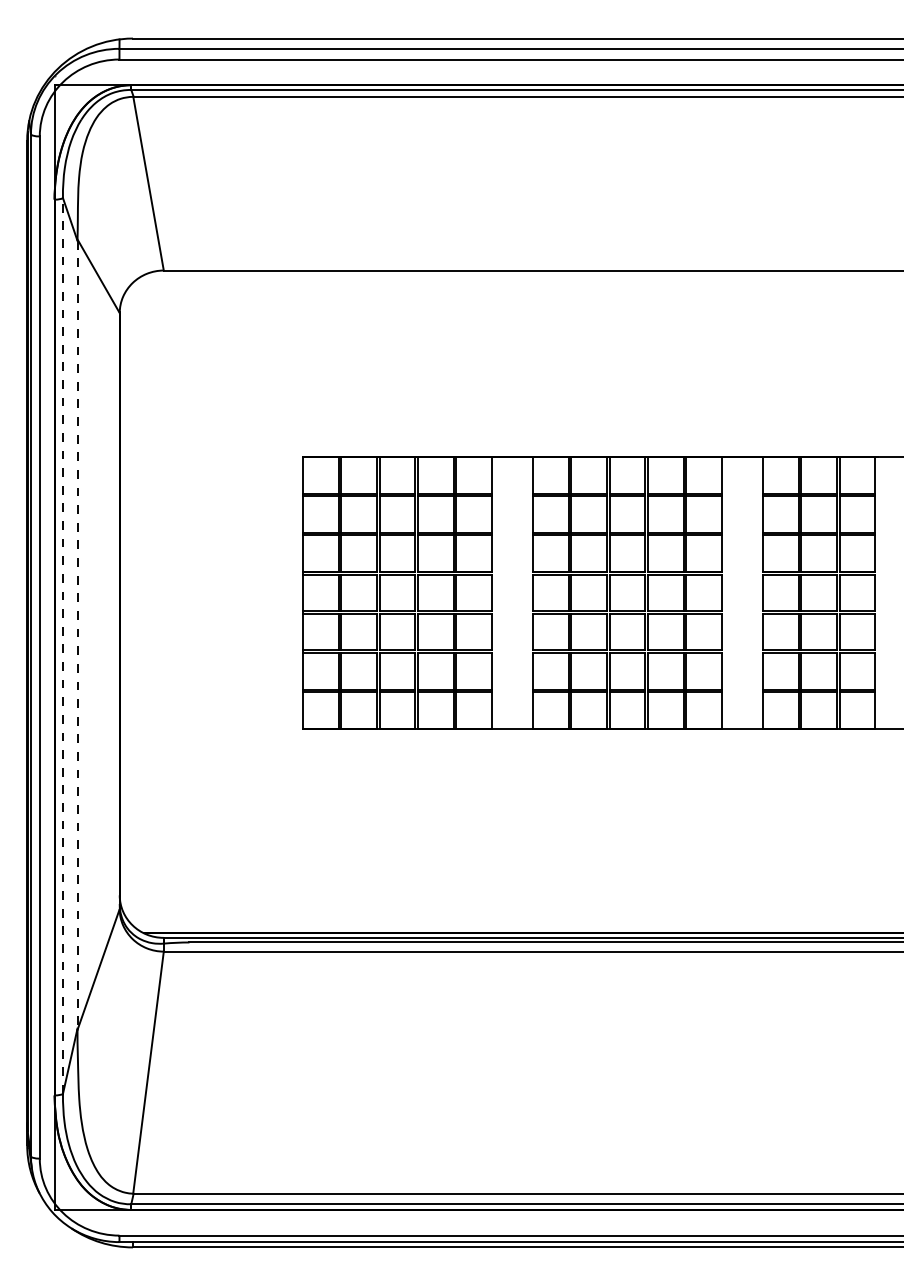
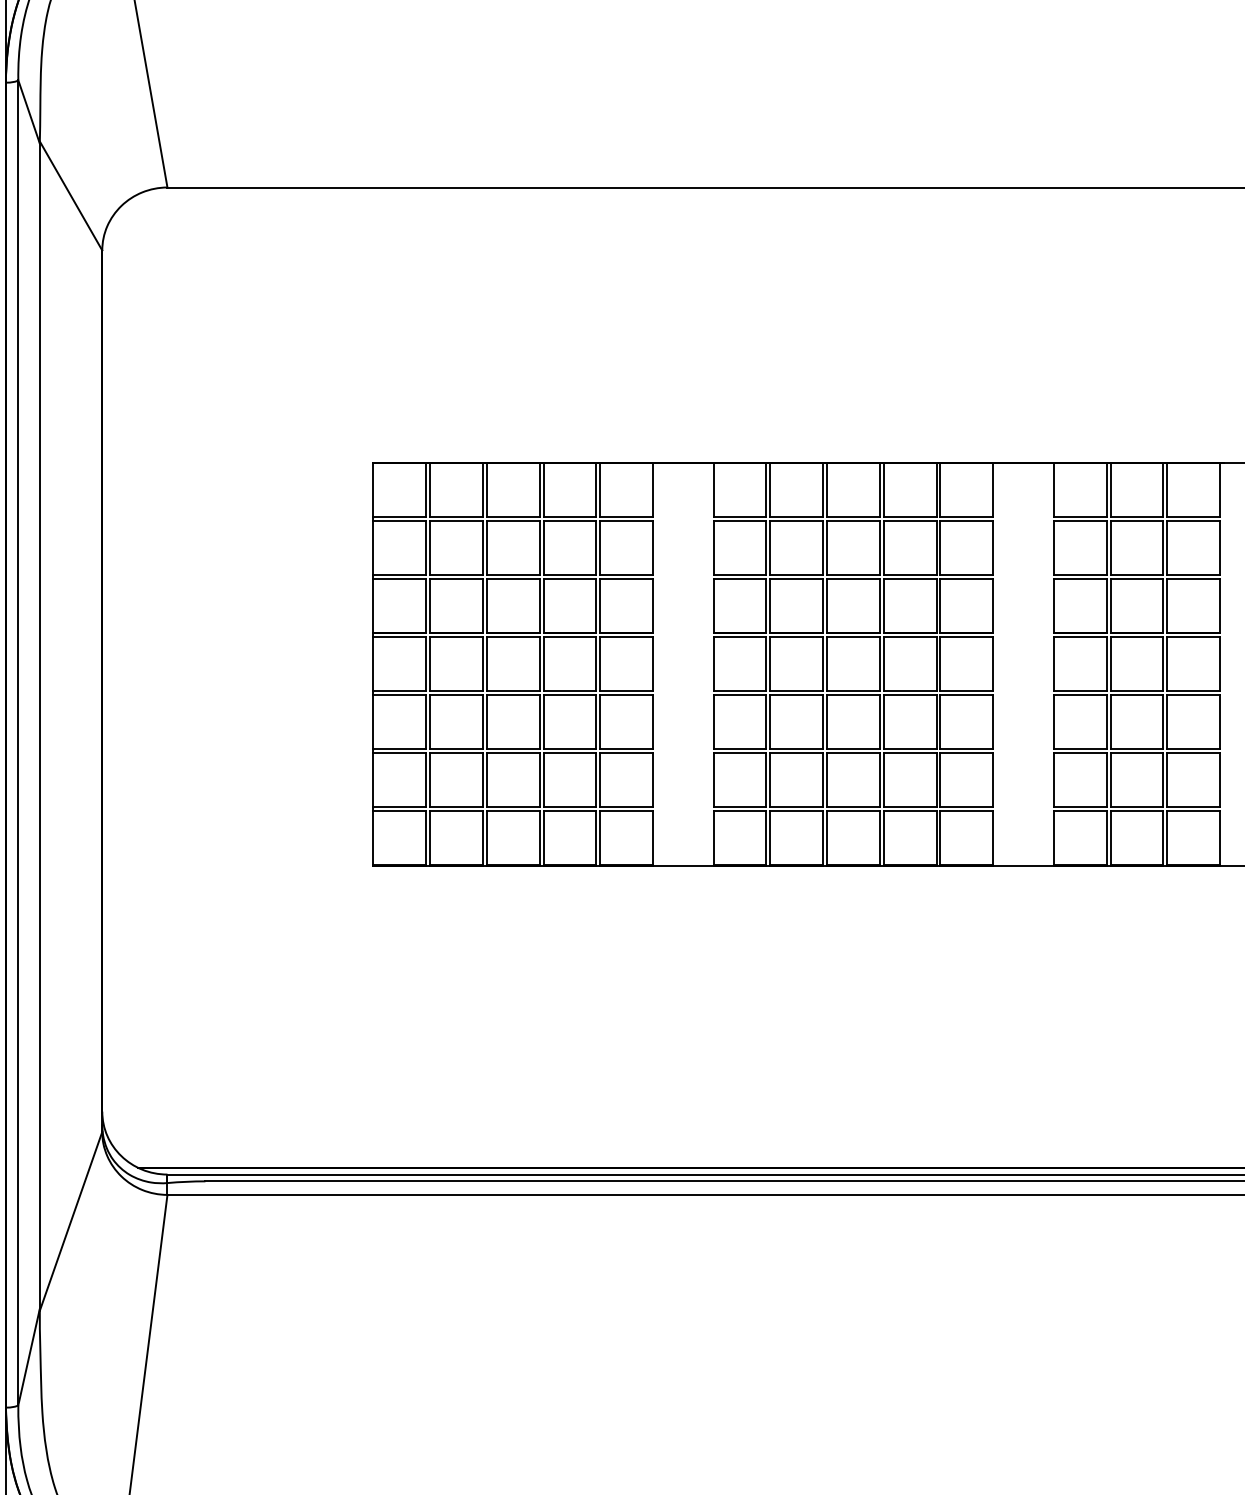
line: (77, 634) -> (39, 725), dashed -> solid
line: (62, 645) -> (17, 742), dashed -> solid

